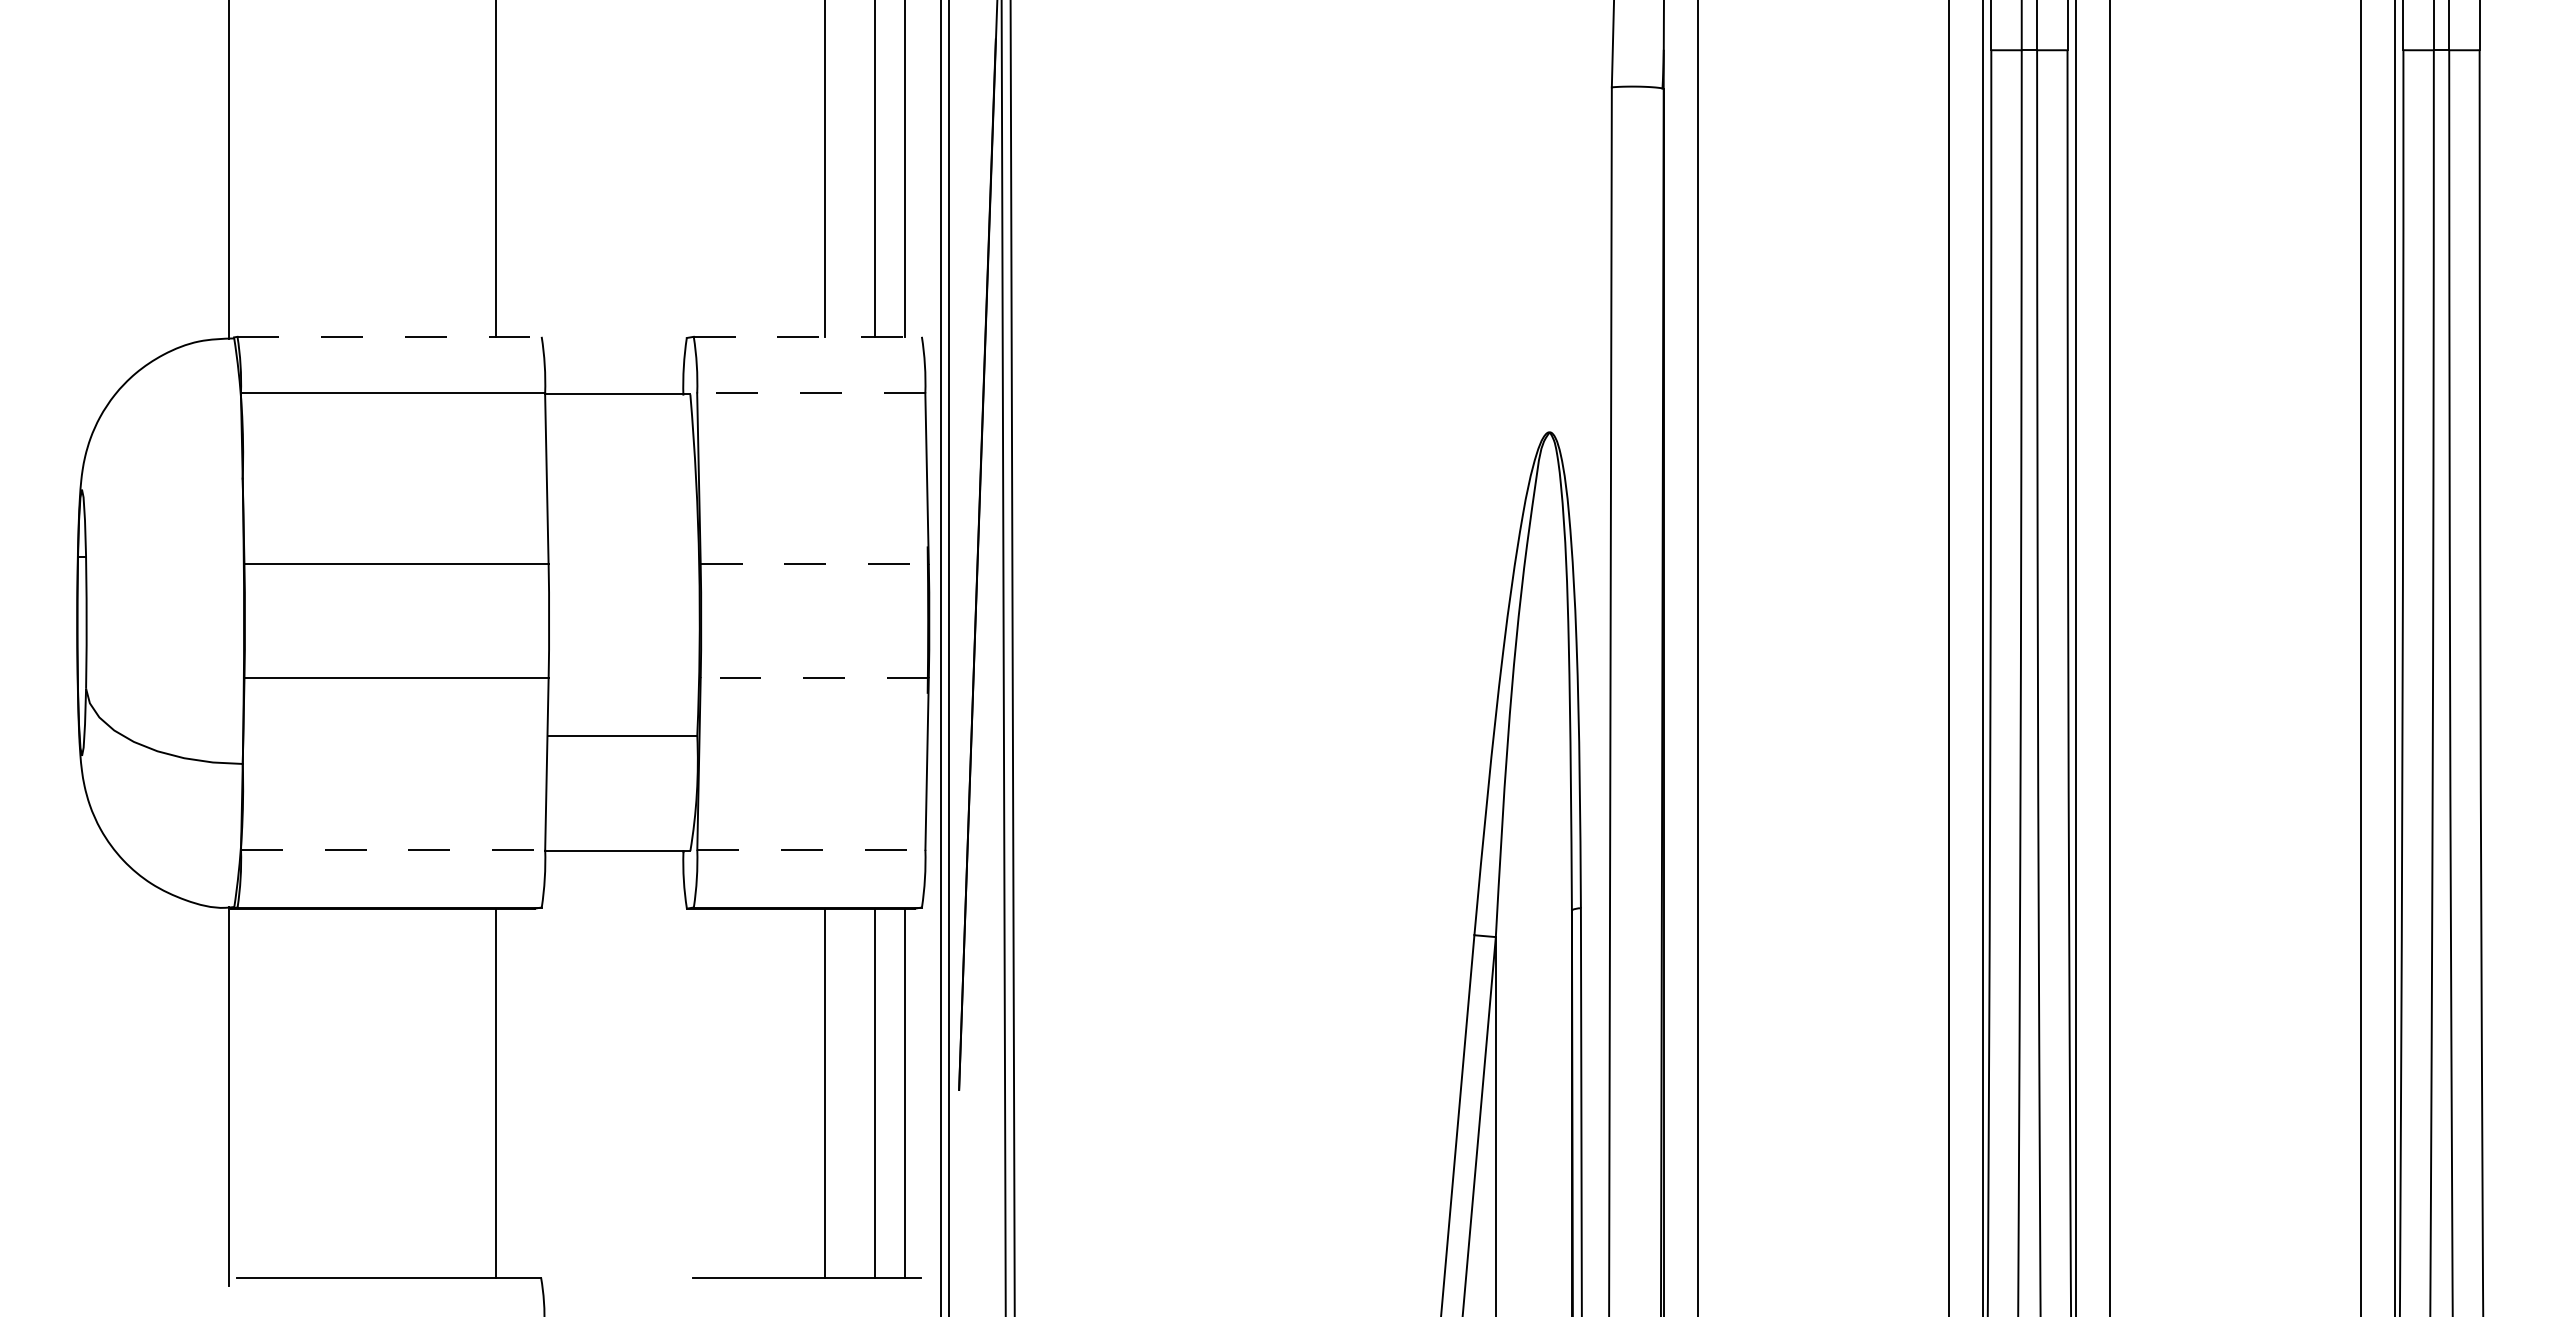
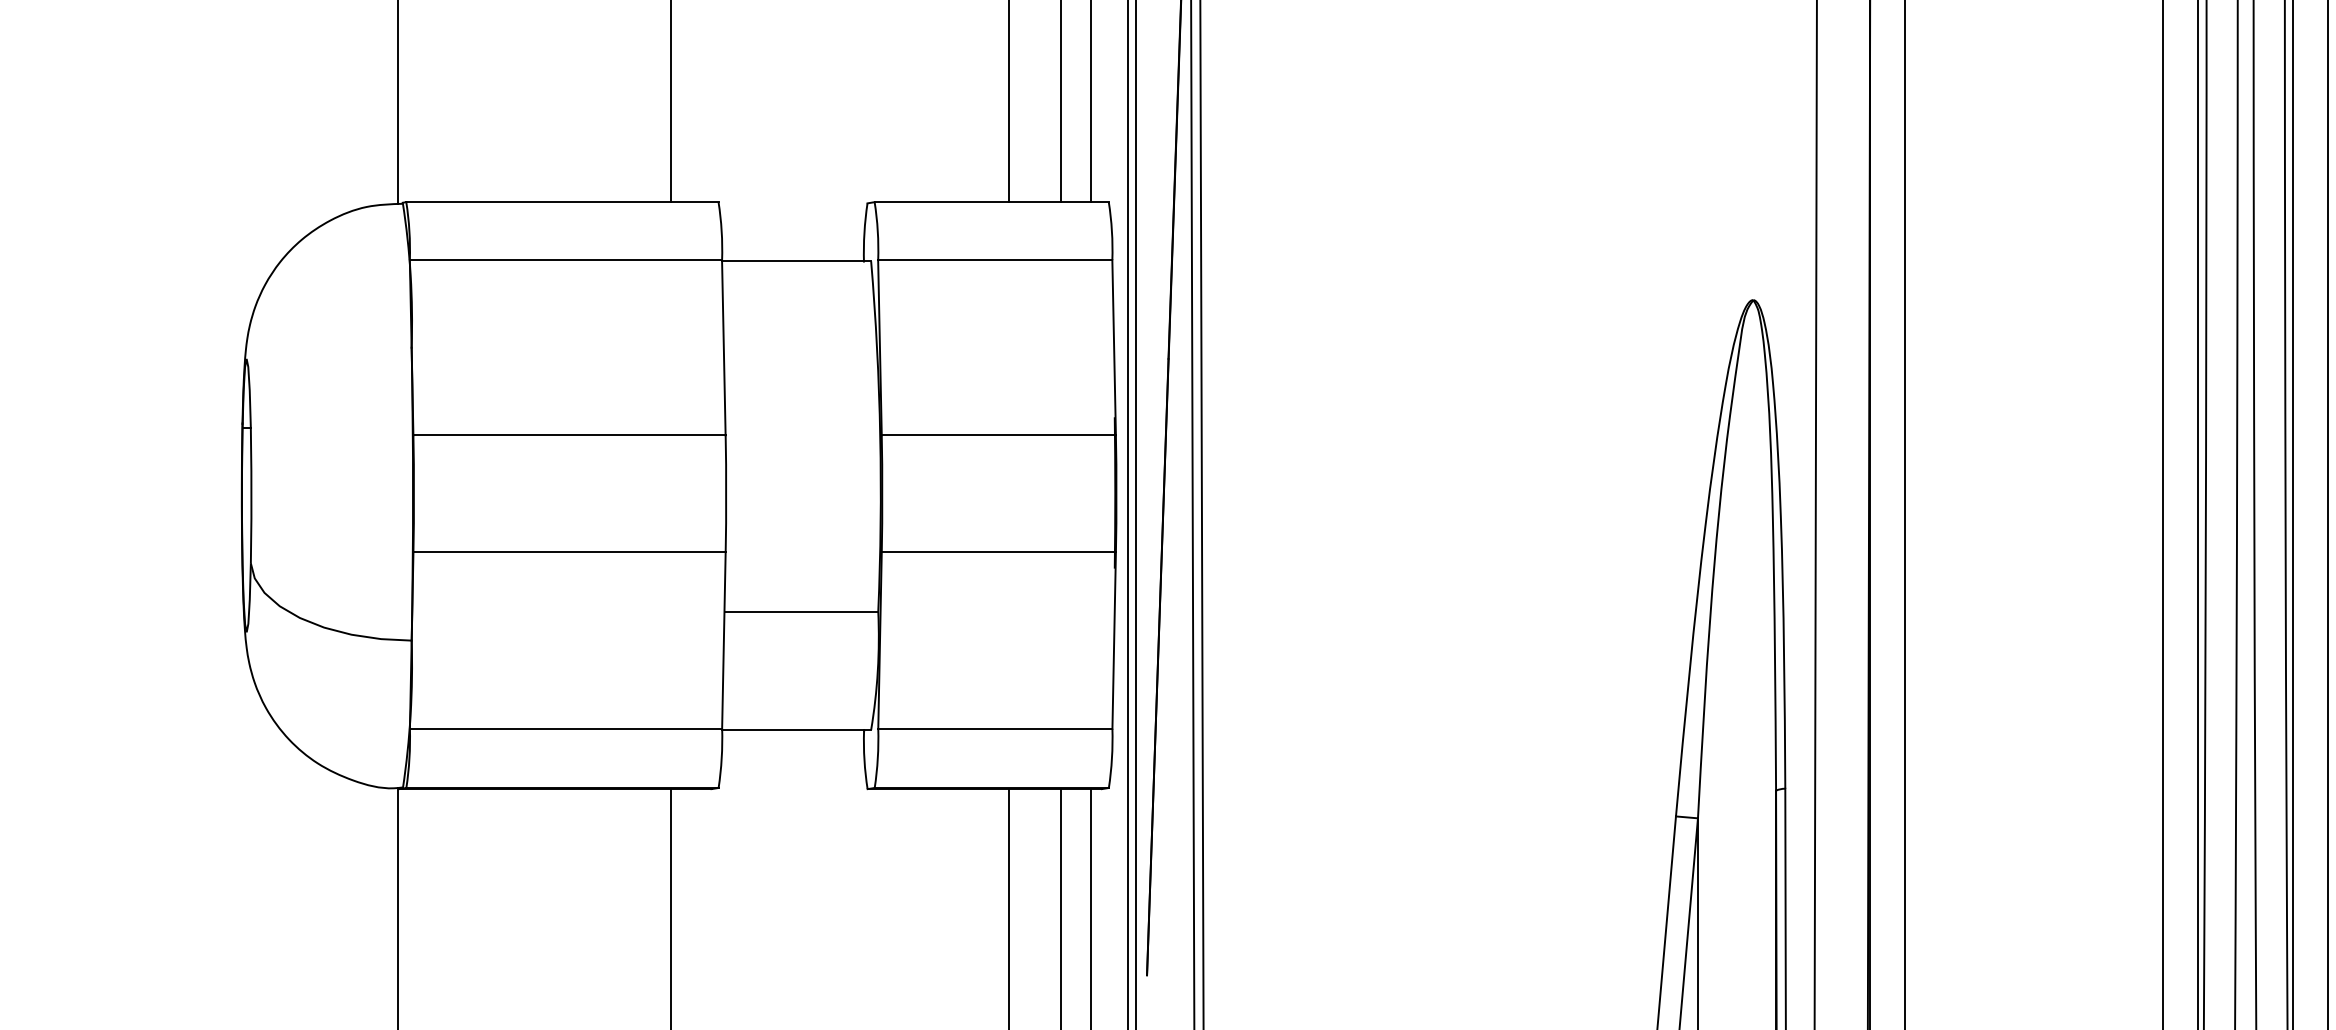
line: (390, 336) -> (563, 201), dashed -> solid
line: (808, 336) -> (992, 201), dashed -> solid
line: (810, 393) -> (994, 260), dashed -> solid
line: (815, 563) -> (999, 434), dashed -> solid
line: (814, 678) -> (998, 552), dashed -> solid
line: (393, 849) -> (566, 728), dashed -> solid
line: (811, 849) -> (995, 728), dashed -> solid

